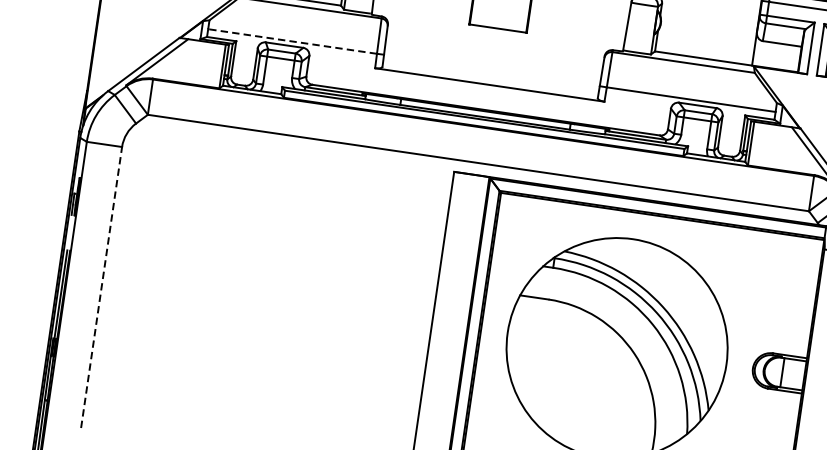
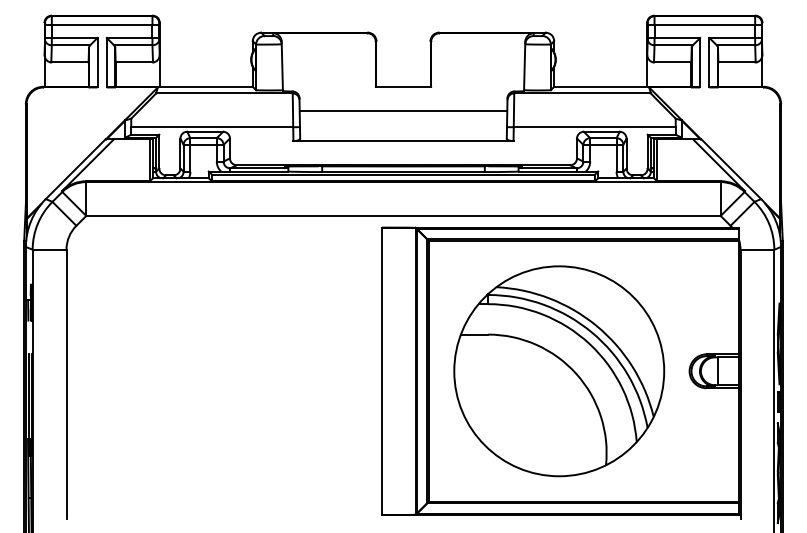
line: (292, 41) -> (212, 127), dashed -> solid
line: (494, 53) -> (403, 110), added
line: (101, 287) -> (66, 384), dashed -> solid

